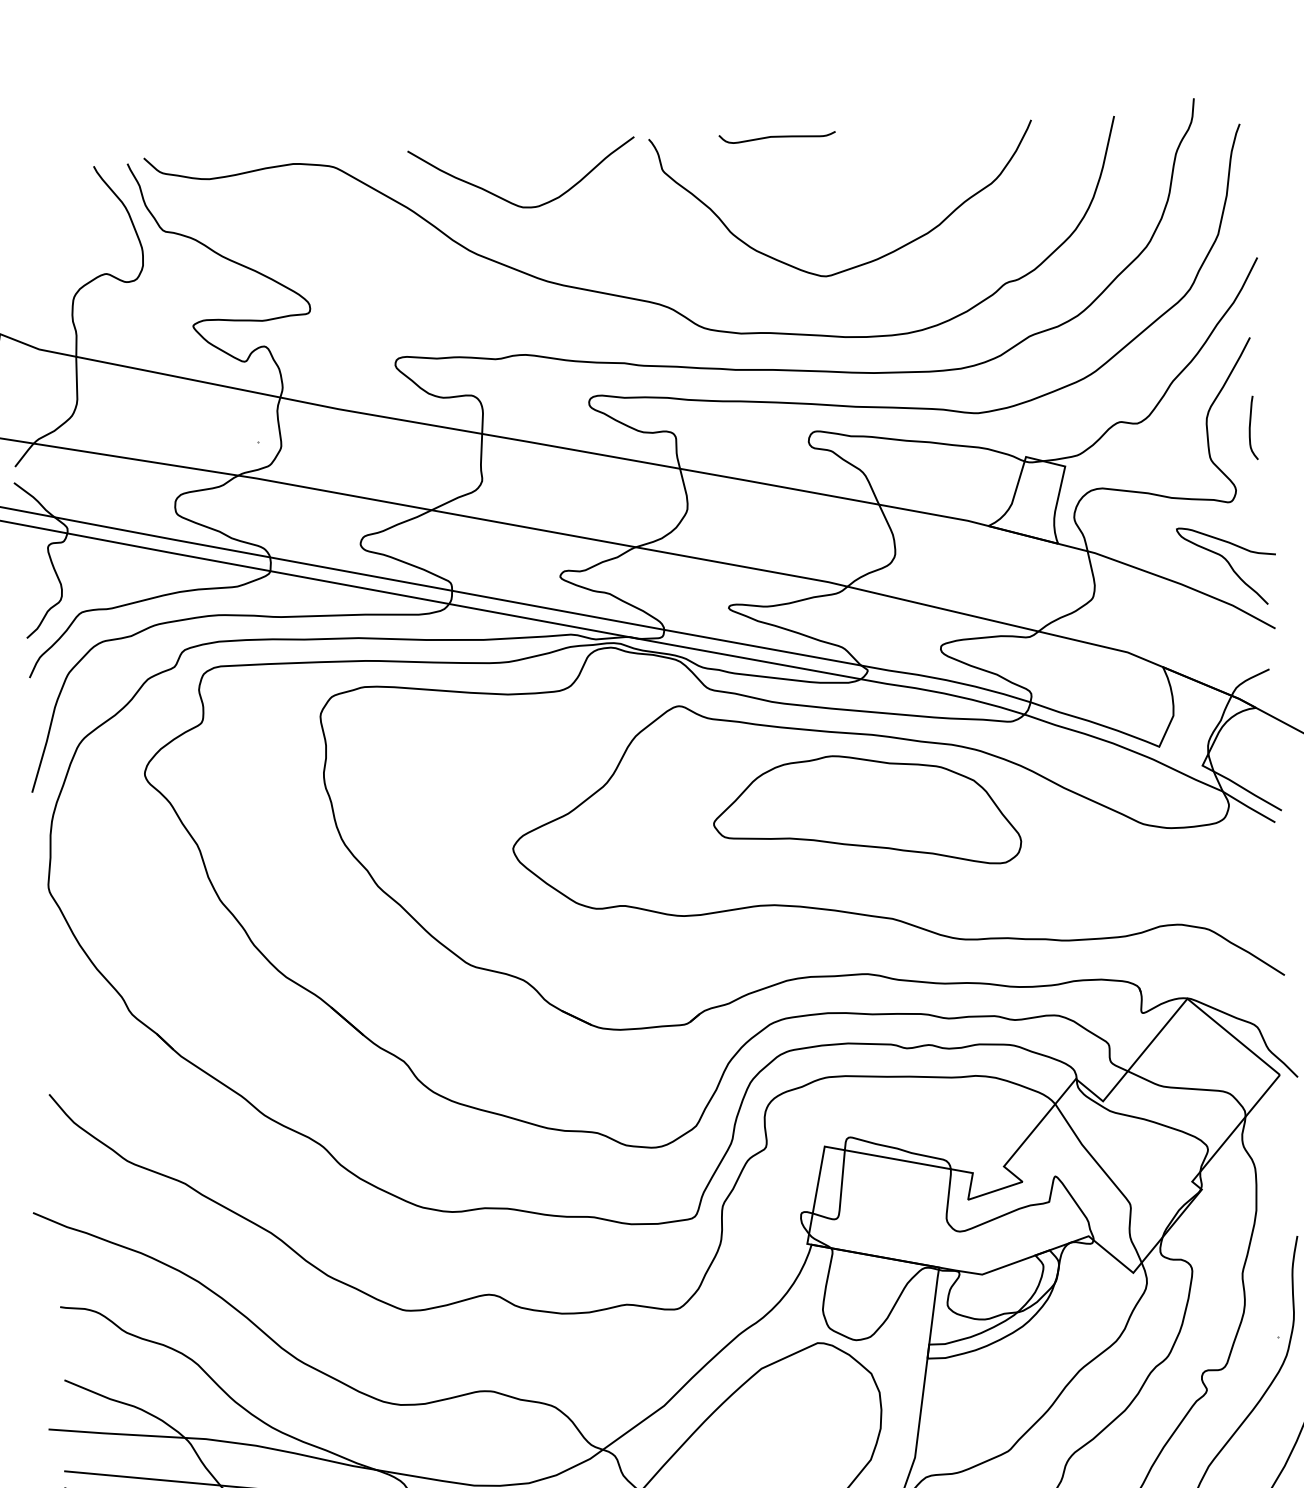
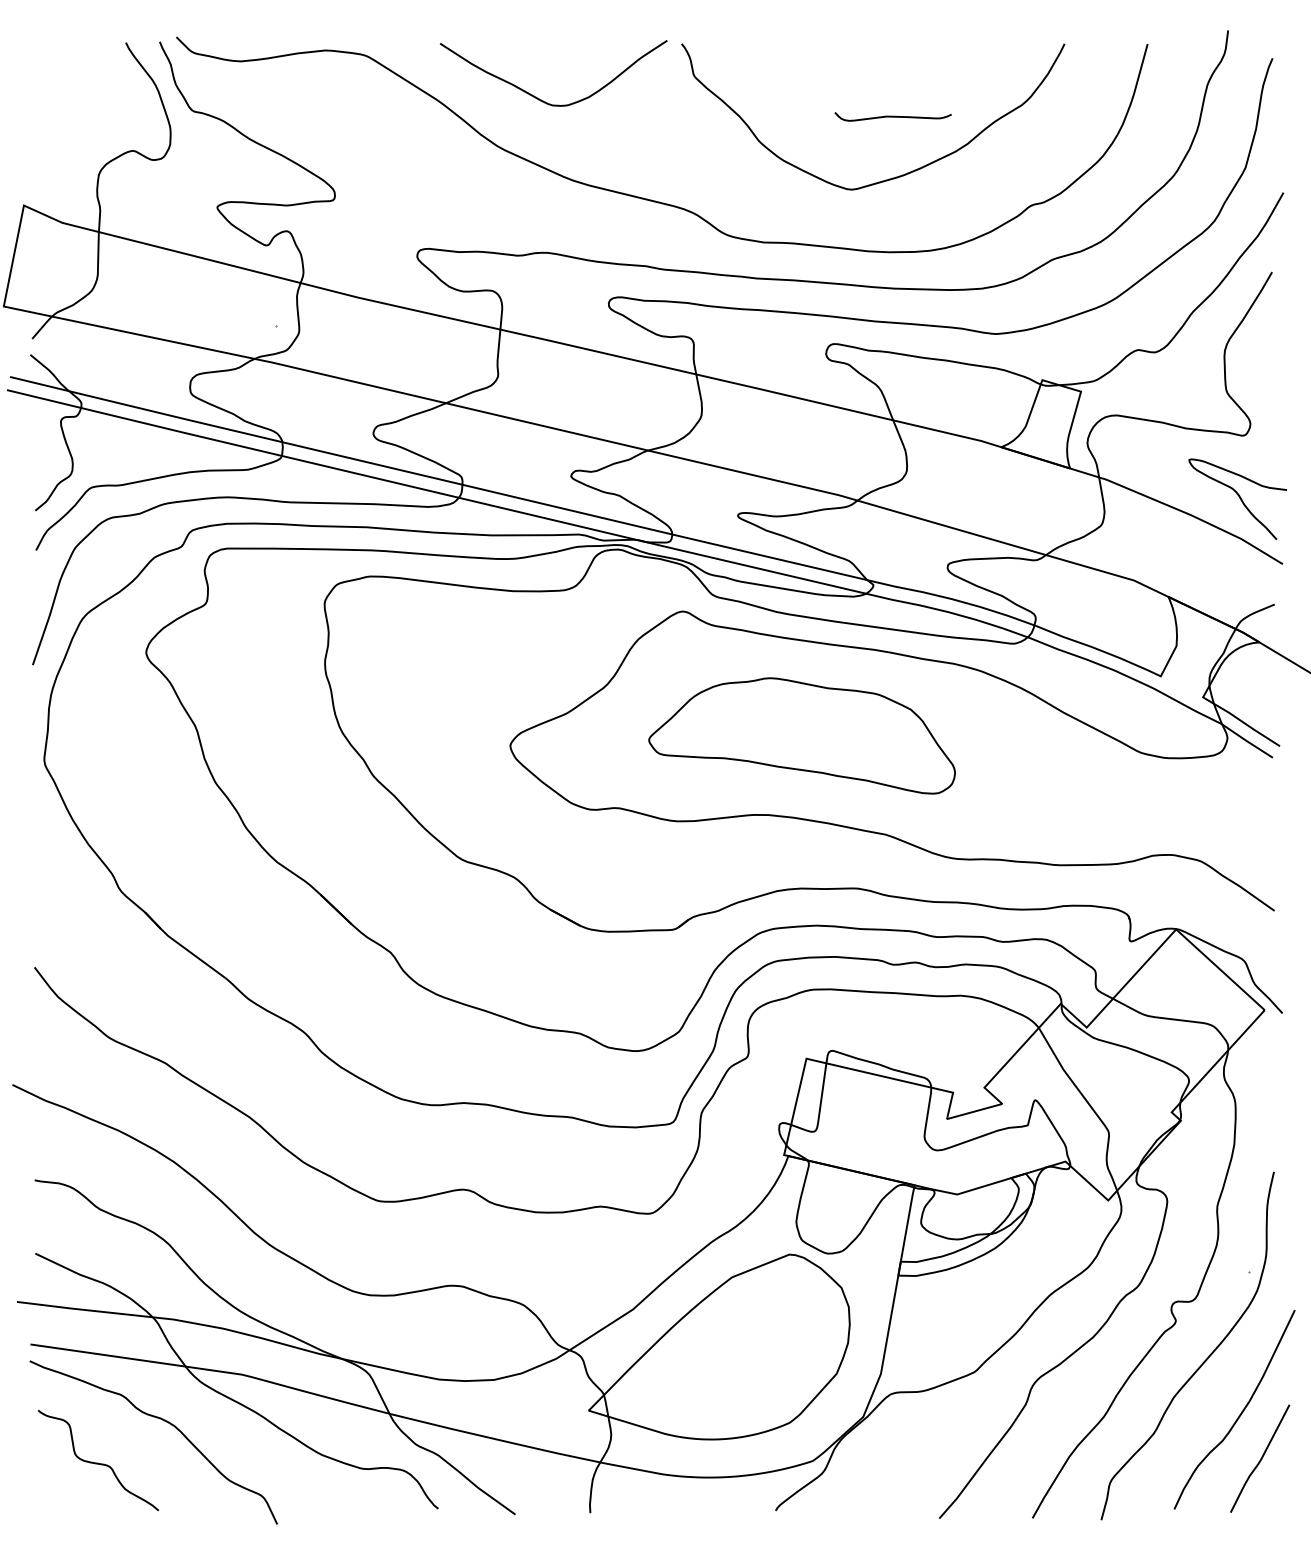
curve: (776, 136) -> (892, 116), moved
curve: (1250, 427) -> (1268, 362), removed
part: (865, 811) -> (801, 735), moved

